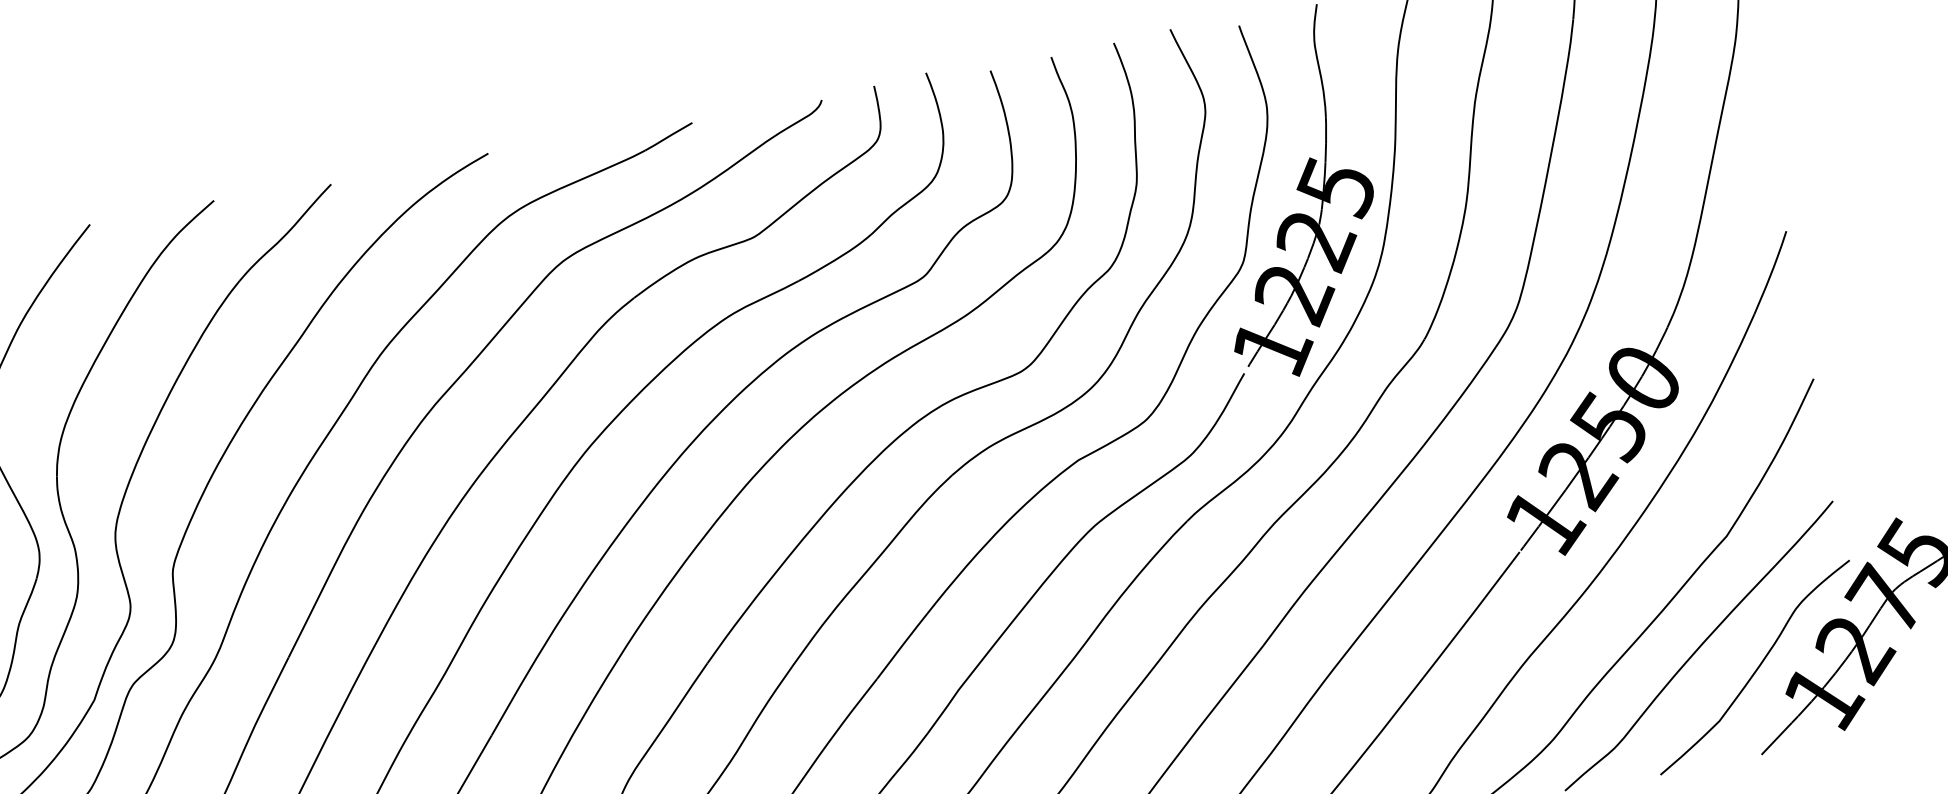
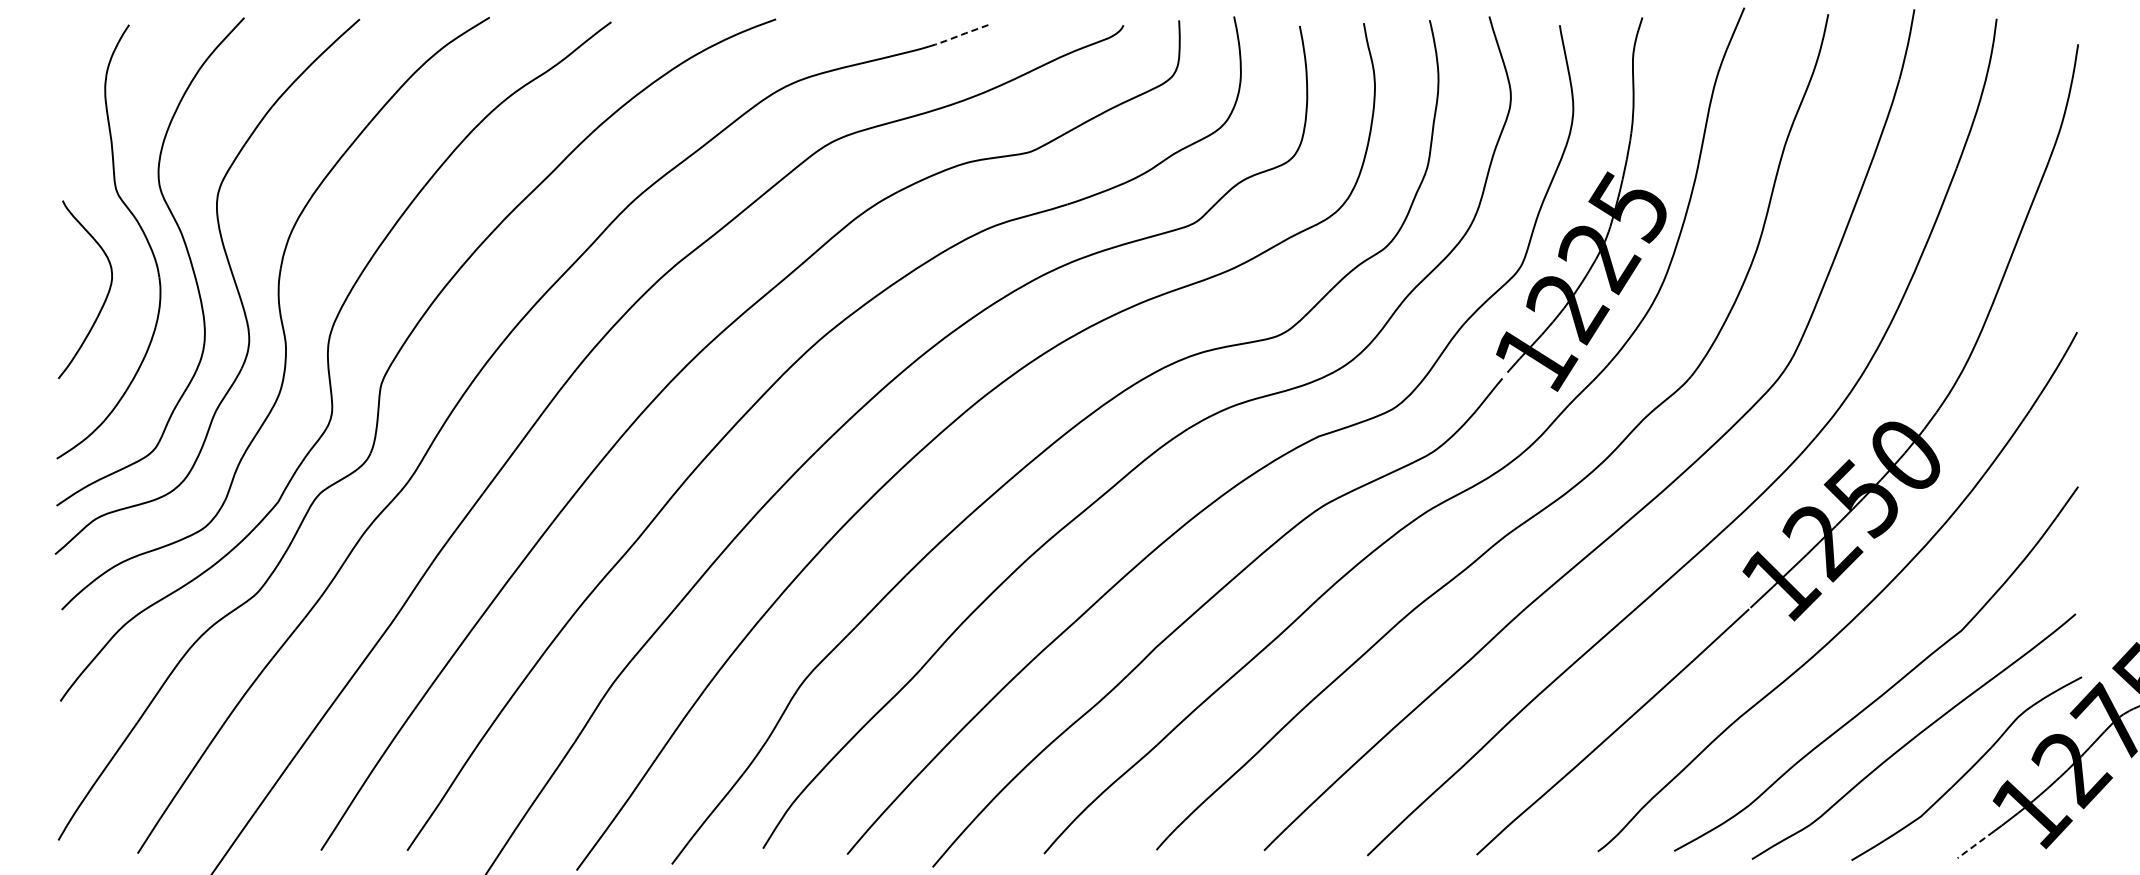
line: (669, 136) -> (962, 34), solid -> dashed
line: (1776, 738) -> (1975, 844), solid -> dashed

